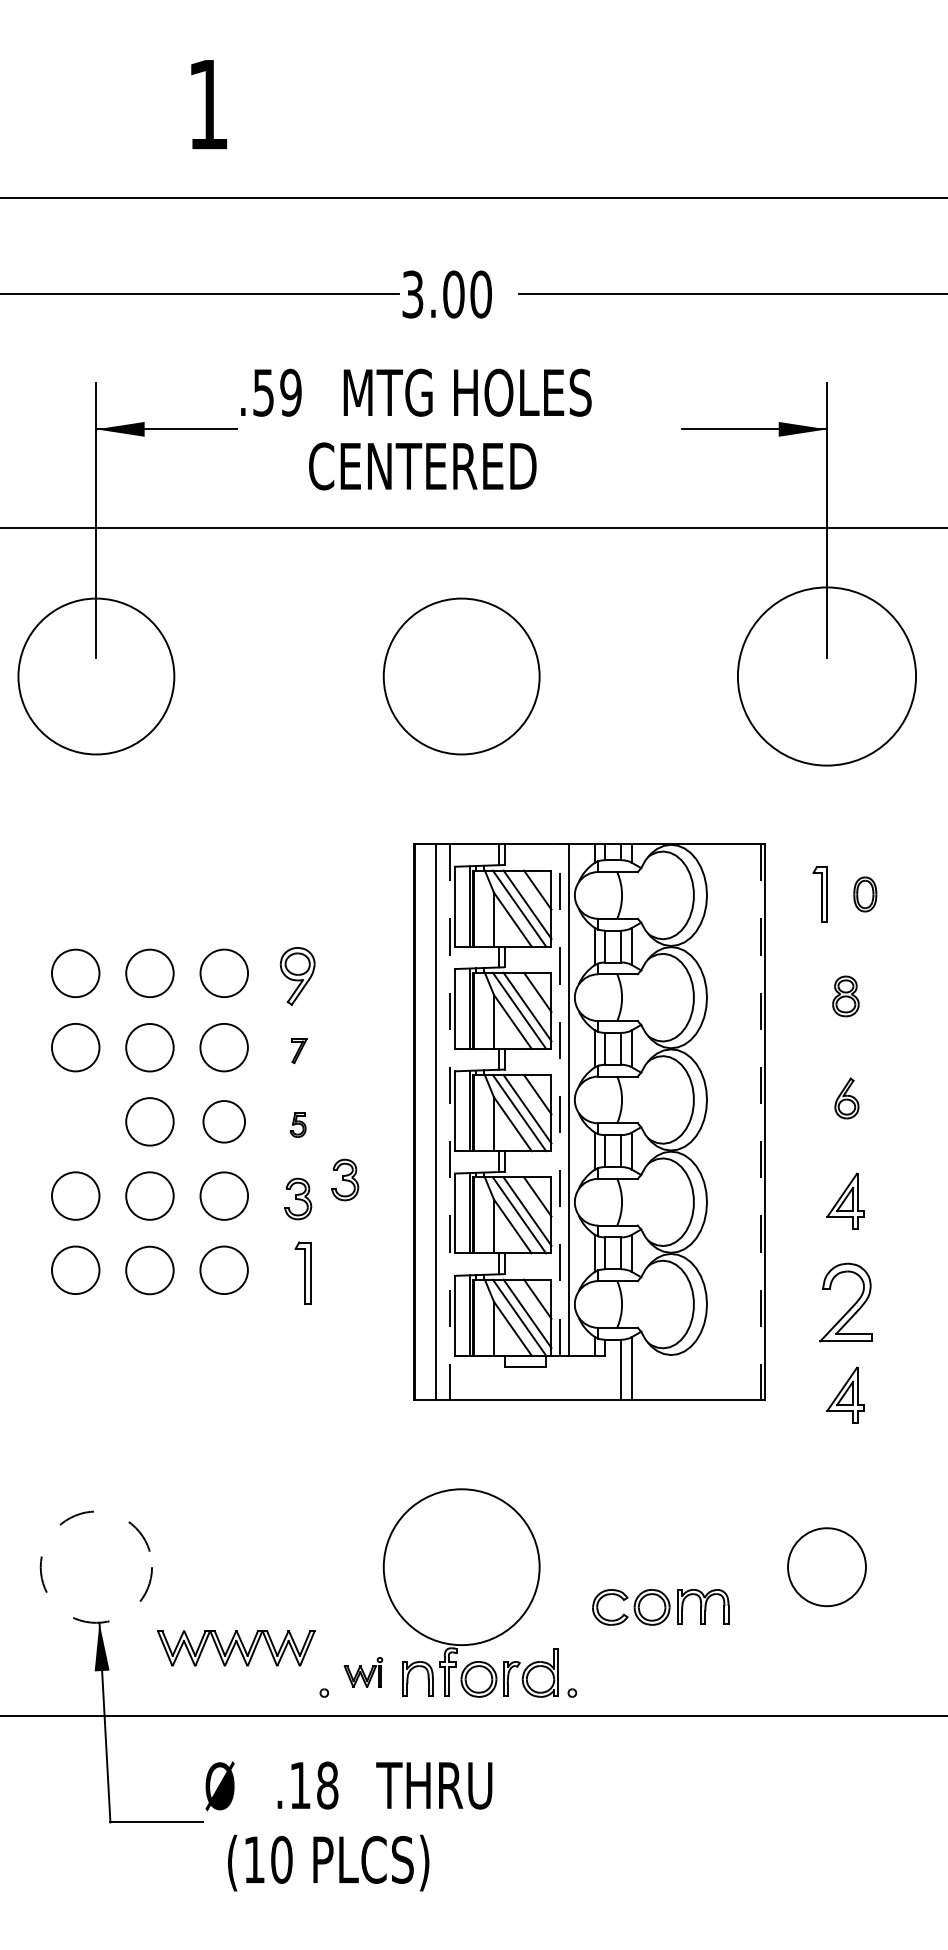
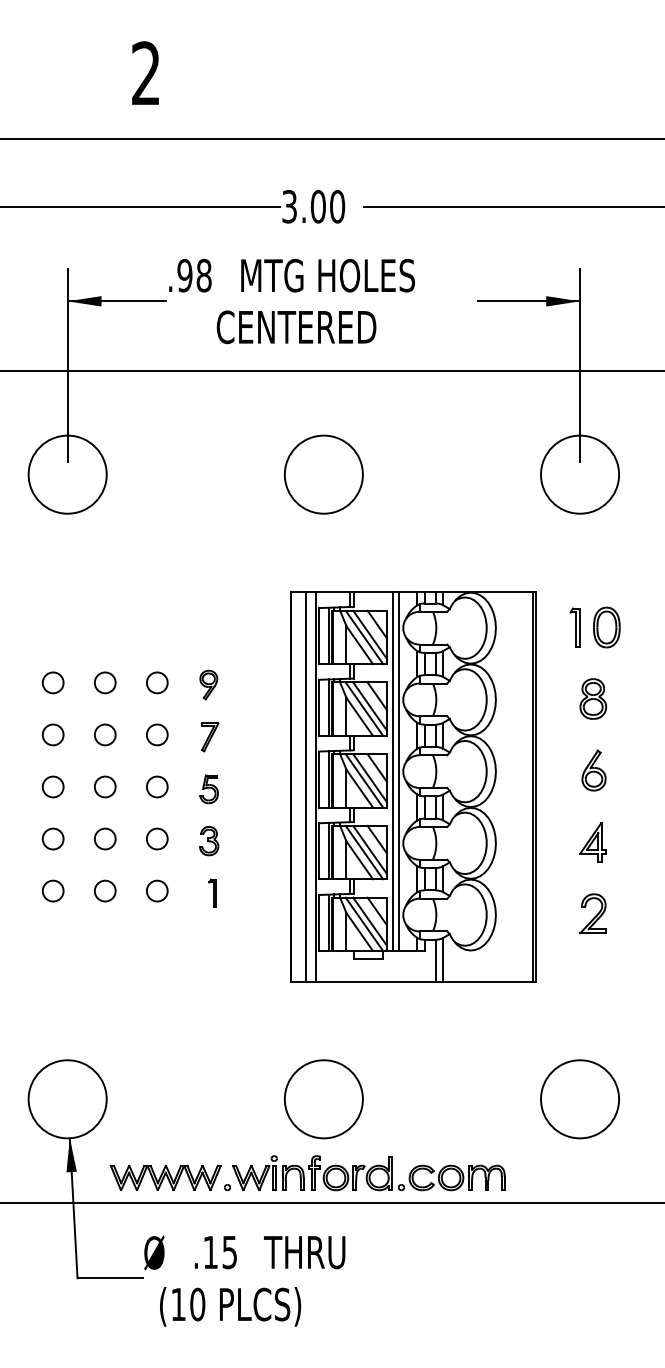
text: (207, 103) -> (145, 72), 1 -> 2
text: (276, 392) -> (193, 275), .59 -> .98
circle: (96, 676) -> (67, 474), size x0.71
circle: (461, 676) -> (323, 474), size x0.71
circle: (826, 676) -> (579, 474), size x0.62
part: (865, 894) -> (607, 627), size x1.67
circle: (75, 973) -> (53, 682), size x0.62
circle: (149, 973) -> (104, 682), size x0.62
circle: (223, 973) -> (156, 682), size x0.62
part: (297, 976) -> (208, 685), size x0.71
part: (845, 996) -> (593, 699), size x1.43
circle: (75, 1047) -> (53, 734), size x0.62
circle: (149, 1047) -> (104, 734), size x0.62
circle: (224, 1047) -> (157, 734), size x0.62
part: (299, 1050) -> (210, 736), size x1.67
part: (846, 1098) -> (593, 770), size x1.43
line: (560, 1099) -> (393, 771), dashed -> solid
circle: (75, 1121) -> (53, 786), added
circle: (149, 1121) -> (104, 786), size x0.62
circle: (223, 1121) -> (156, 786), size x0.71
line: (449, 1121) -> (315, 786), dashed -> solid
line: (760, 1121) -> (533, 786), dashed -> solid
part: (297, 1124) -> (208, 788), size x1.67
part: (345, 1179) -> (242, 827), removed
circle: (75, 1195) -> (53, 838), size x0.62
circle: (149, 1195) -> (104, 838), size x0.62
circle: (223, 1195) -> (156, 838), size x0.62
circle: (149, 1269) -> (104, 890), size x0.62
circle: (75, 1270) -> (53, 891), size x0.62
circle: (224, 1270) -> (157, 891), size x0.62
part: (302, 1272) -> (212, 892), size x0.62
part: (845, 1302) -> (593, 913), size x0.71
part: (845, 1394) -> (593, 978), removed
circle: (96, 1566) -> (67, 1098), dashed -> solid
circle: (461, 1566) -> (323, 1098), size x0.71
circle: (826, 1566) -> (579, 1098), size x1.43
part: (660, 1607) -> (456, 1178), moved
part: (236, 1648) -> (165, 1178), moved
part: (363, 1672) -> (255, 1173), size x1.67
text: (327, 1785) -> (229, 1252), .18 -> .15

